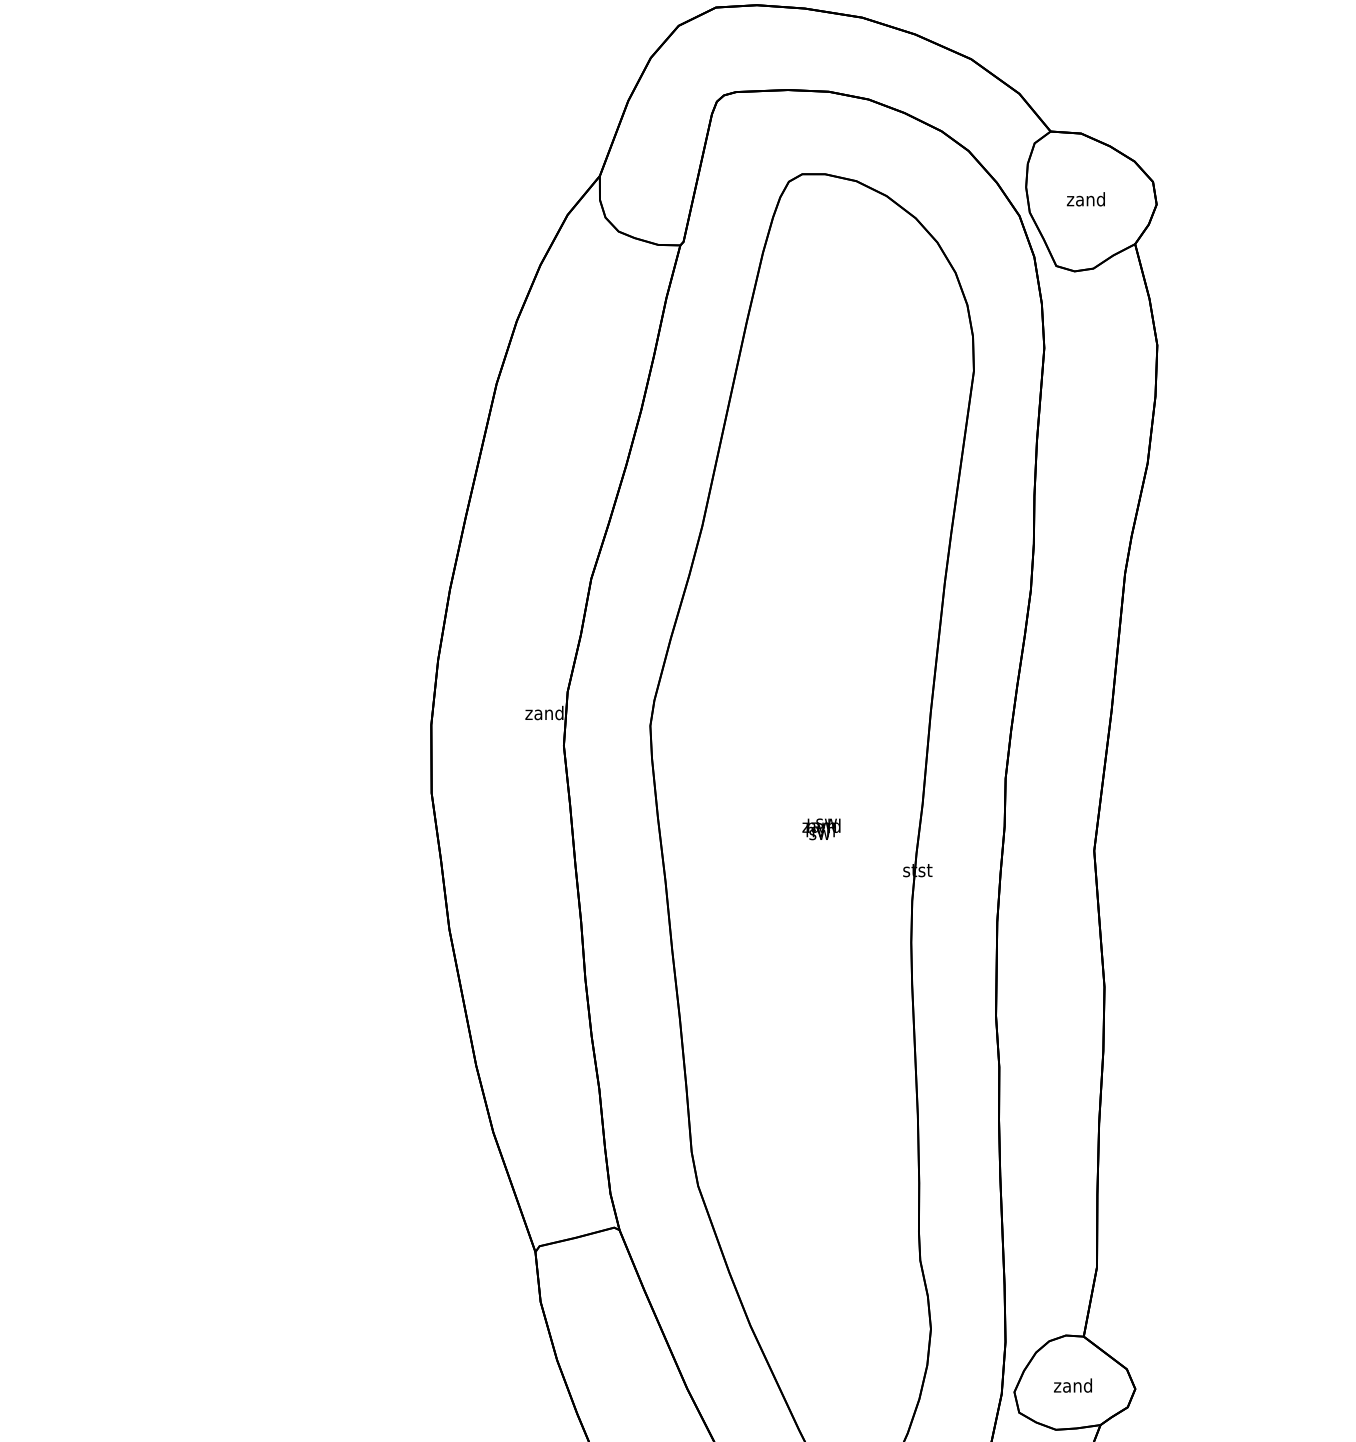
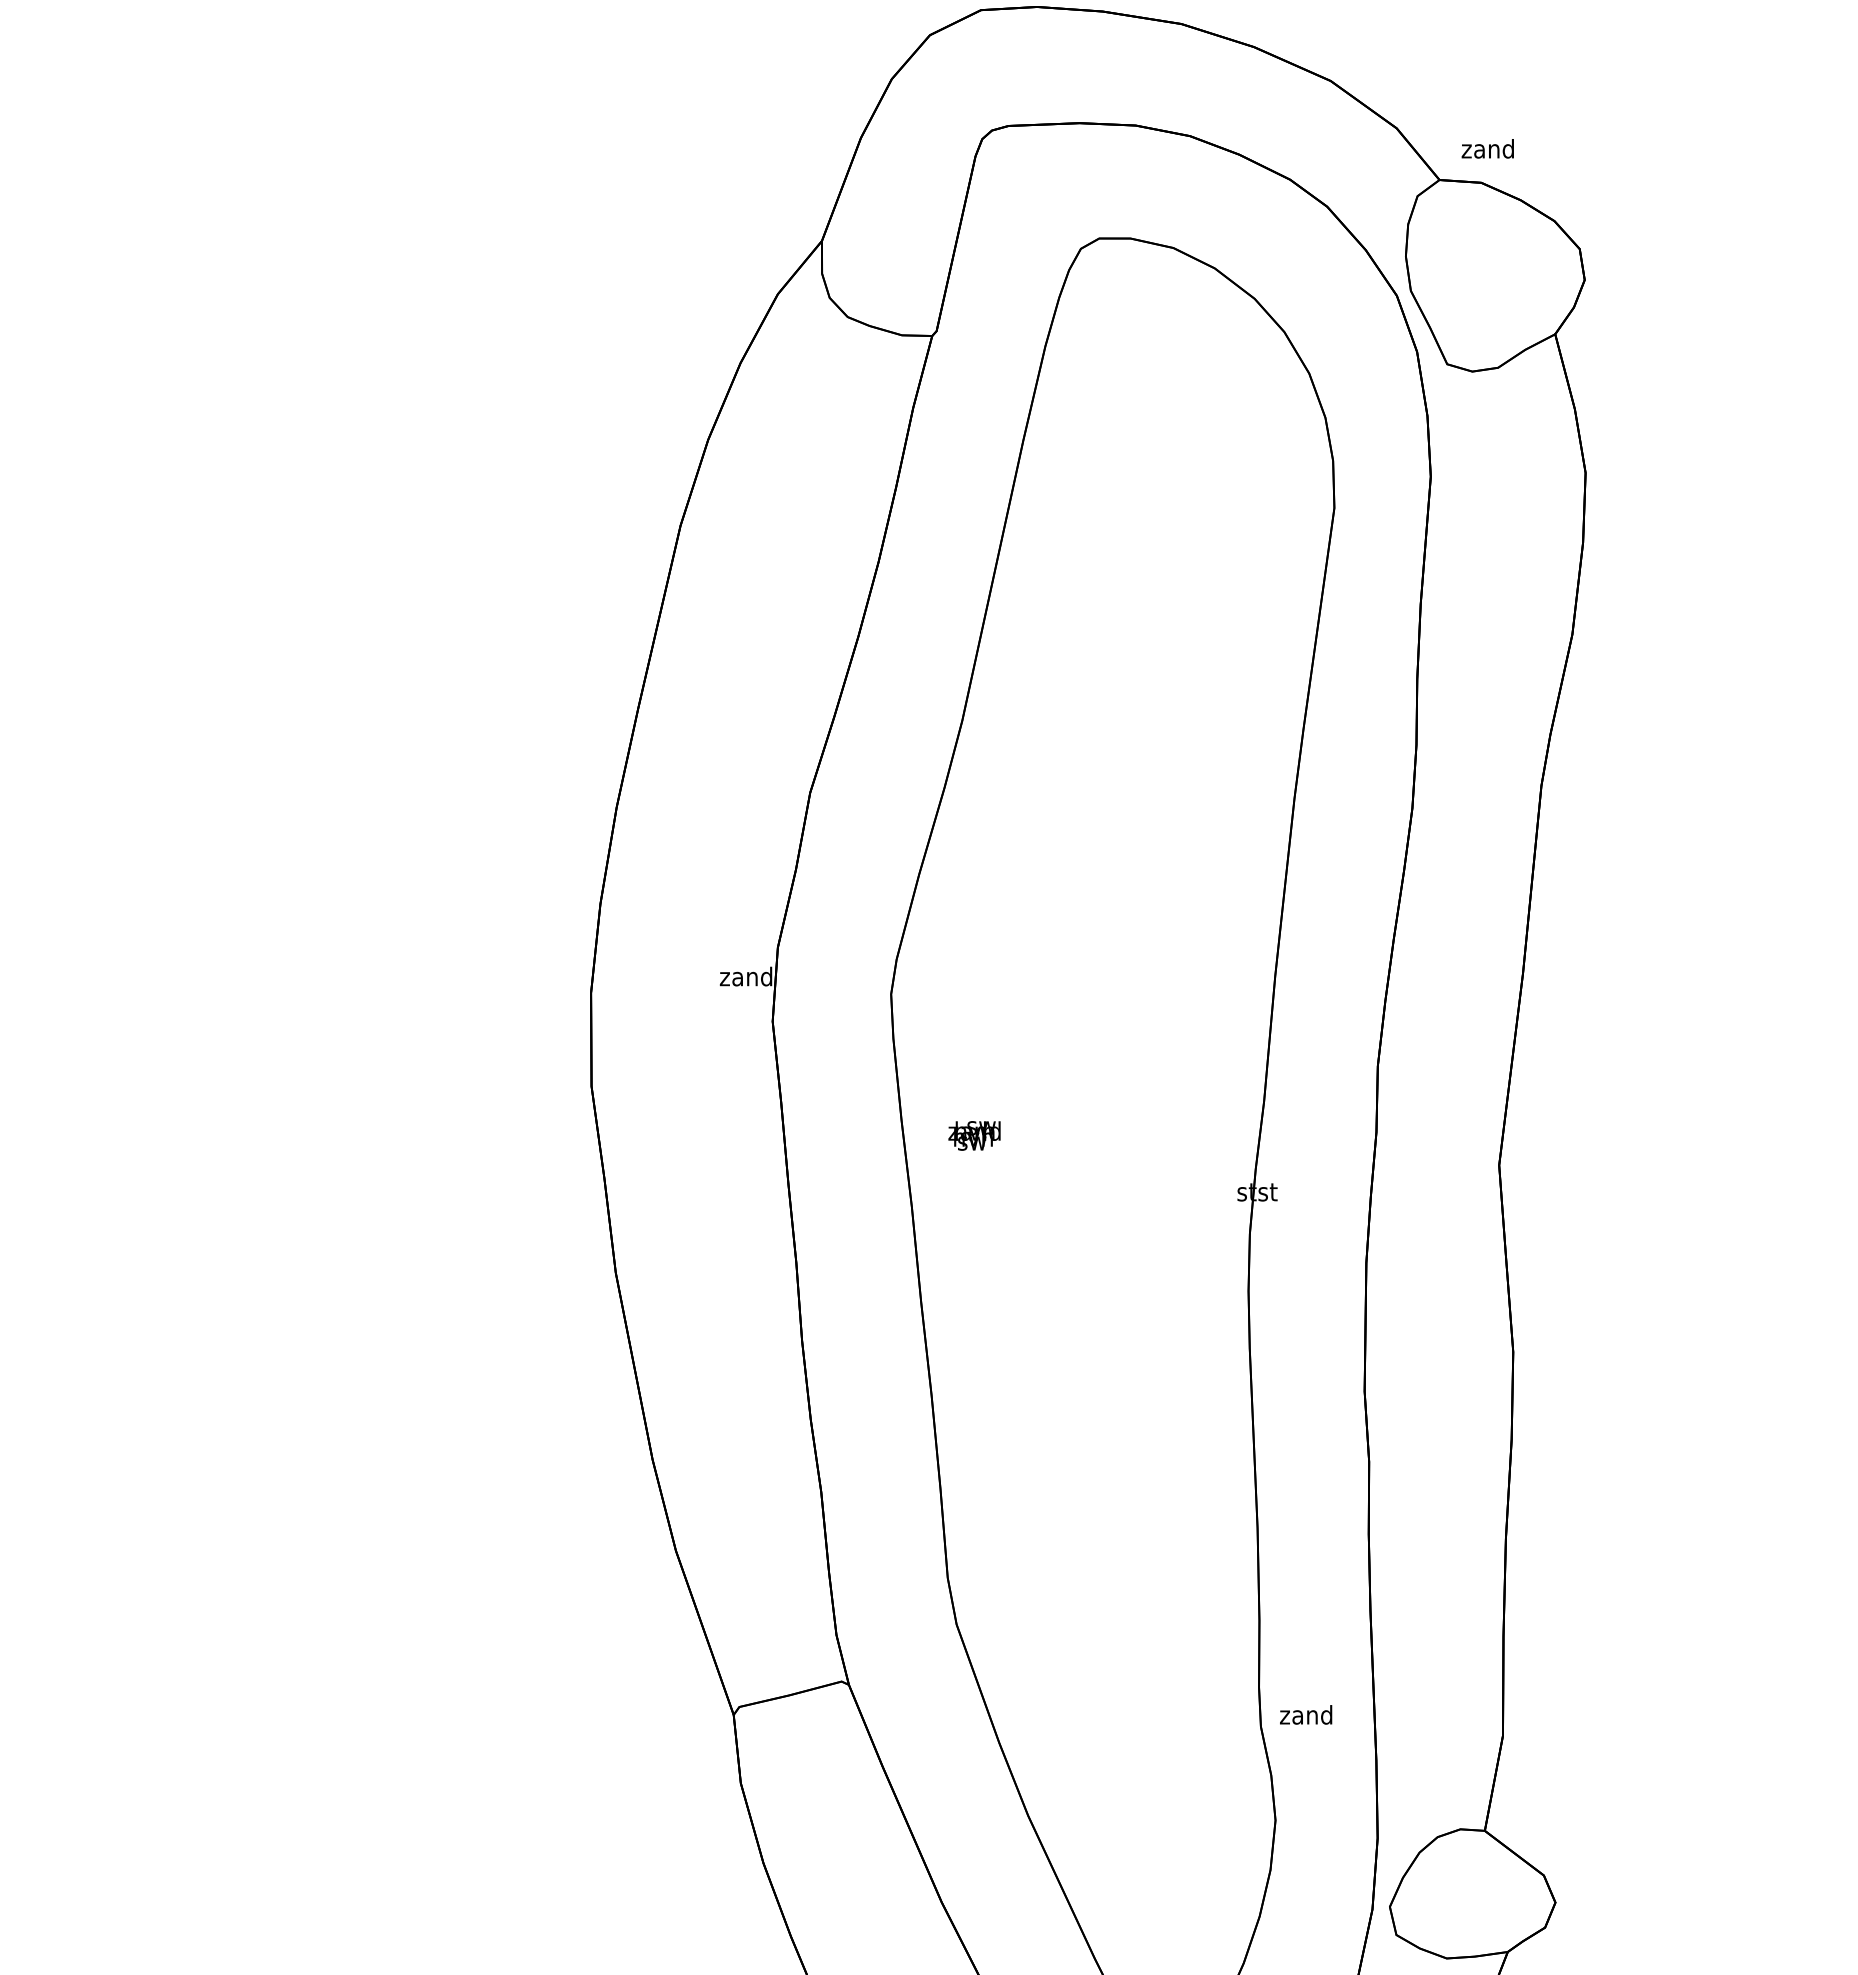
text: (1085, 199) -> (1487, 148), moved
text: (821, 829) -> (974, 1135), moved
text: (1073, 1385) -> (1306, 1714), moved

